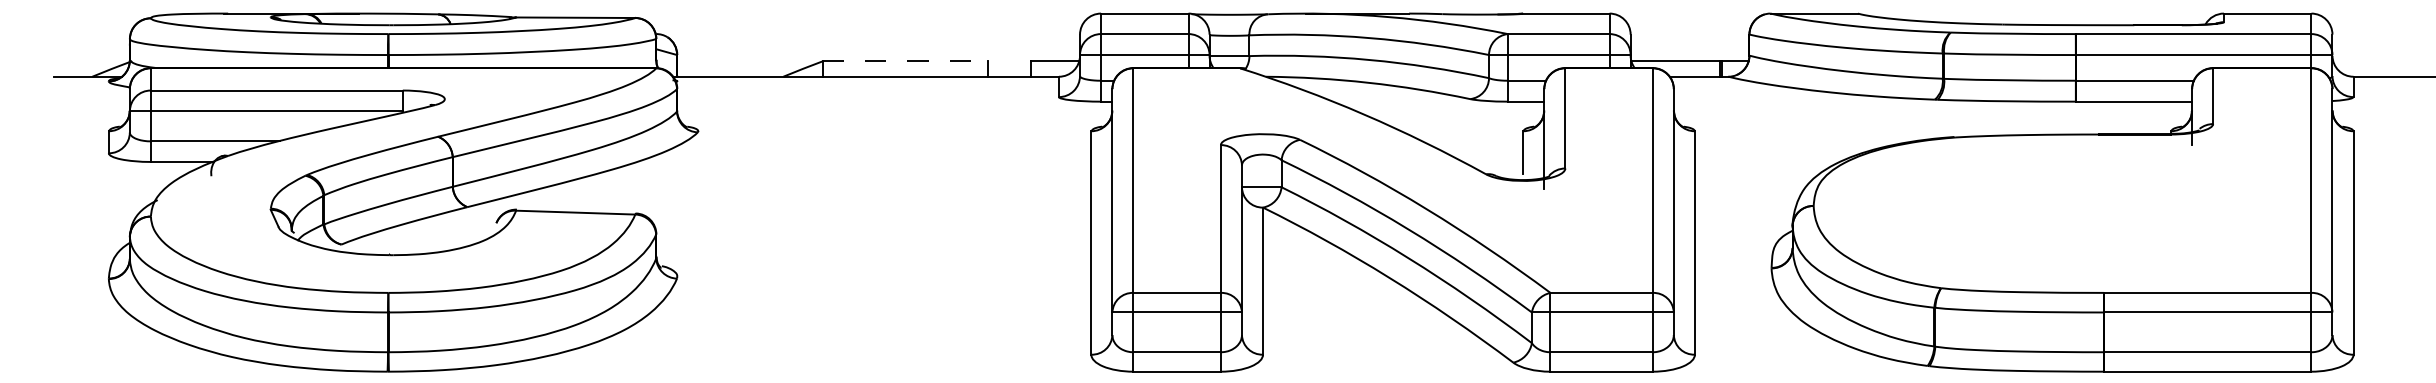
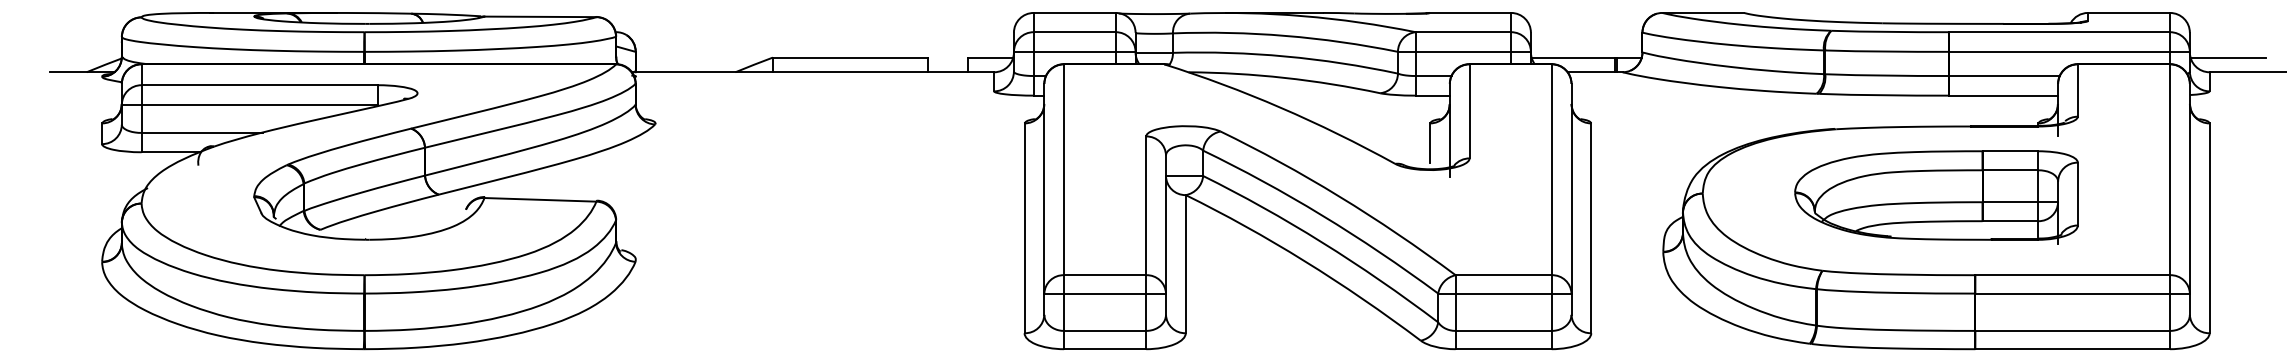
line: (905, 61) -> (850, 57), dashed -> solid
line: (2373, 61) -> (2228, 57), added
part: (2062, 210) -> (1936, 197), added

